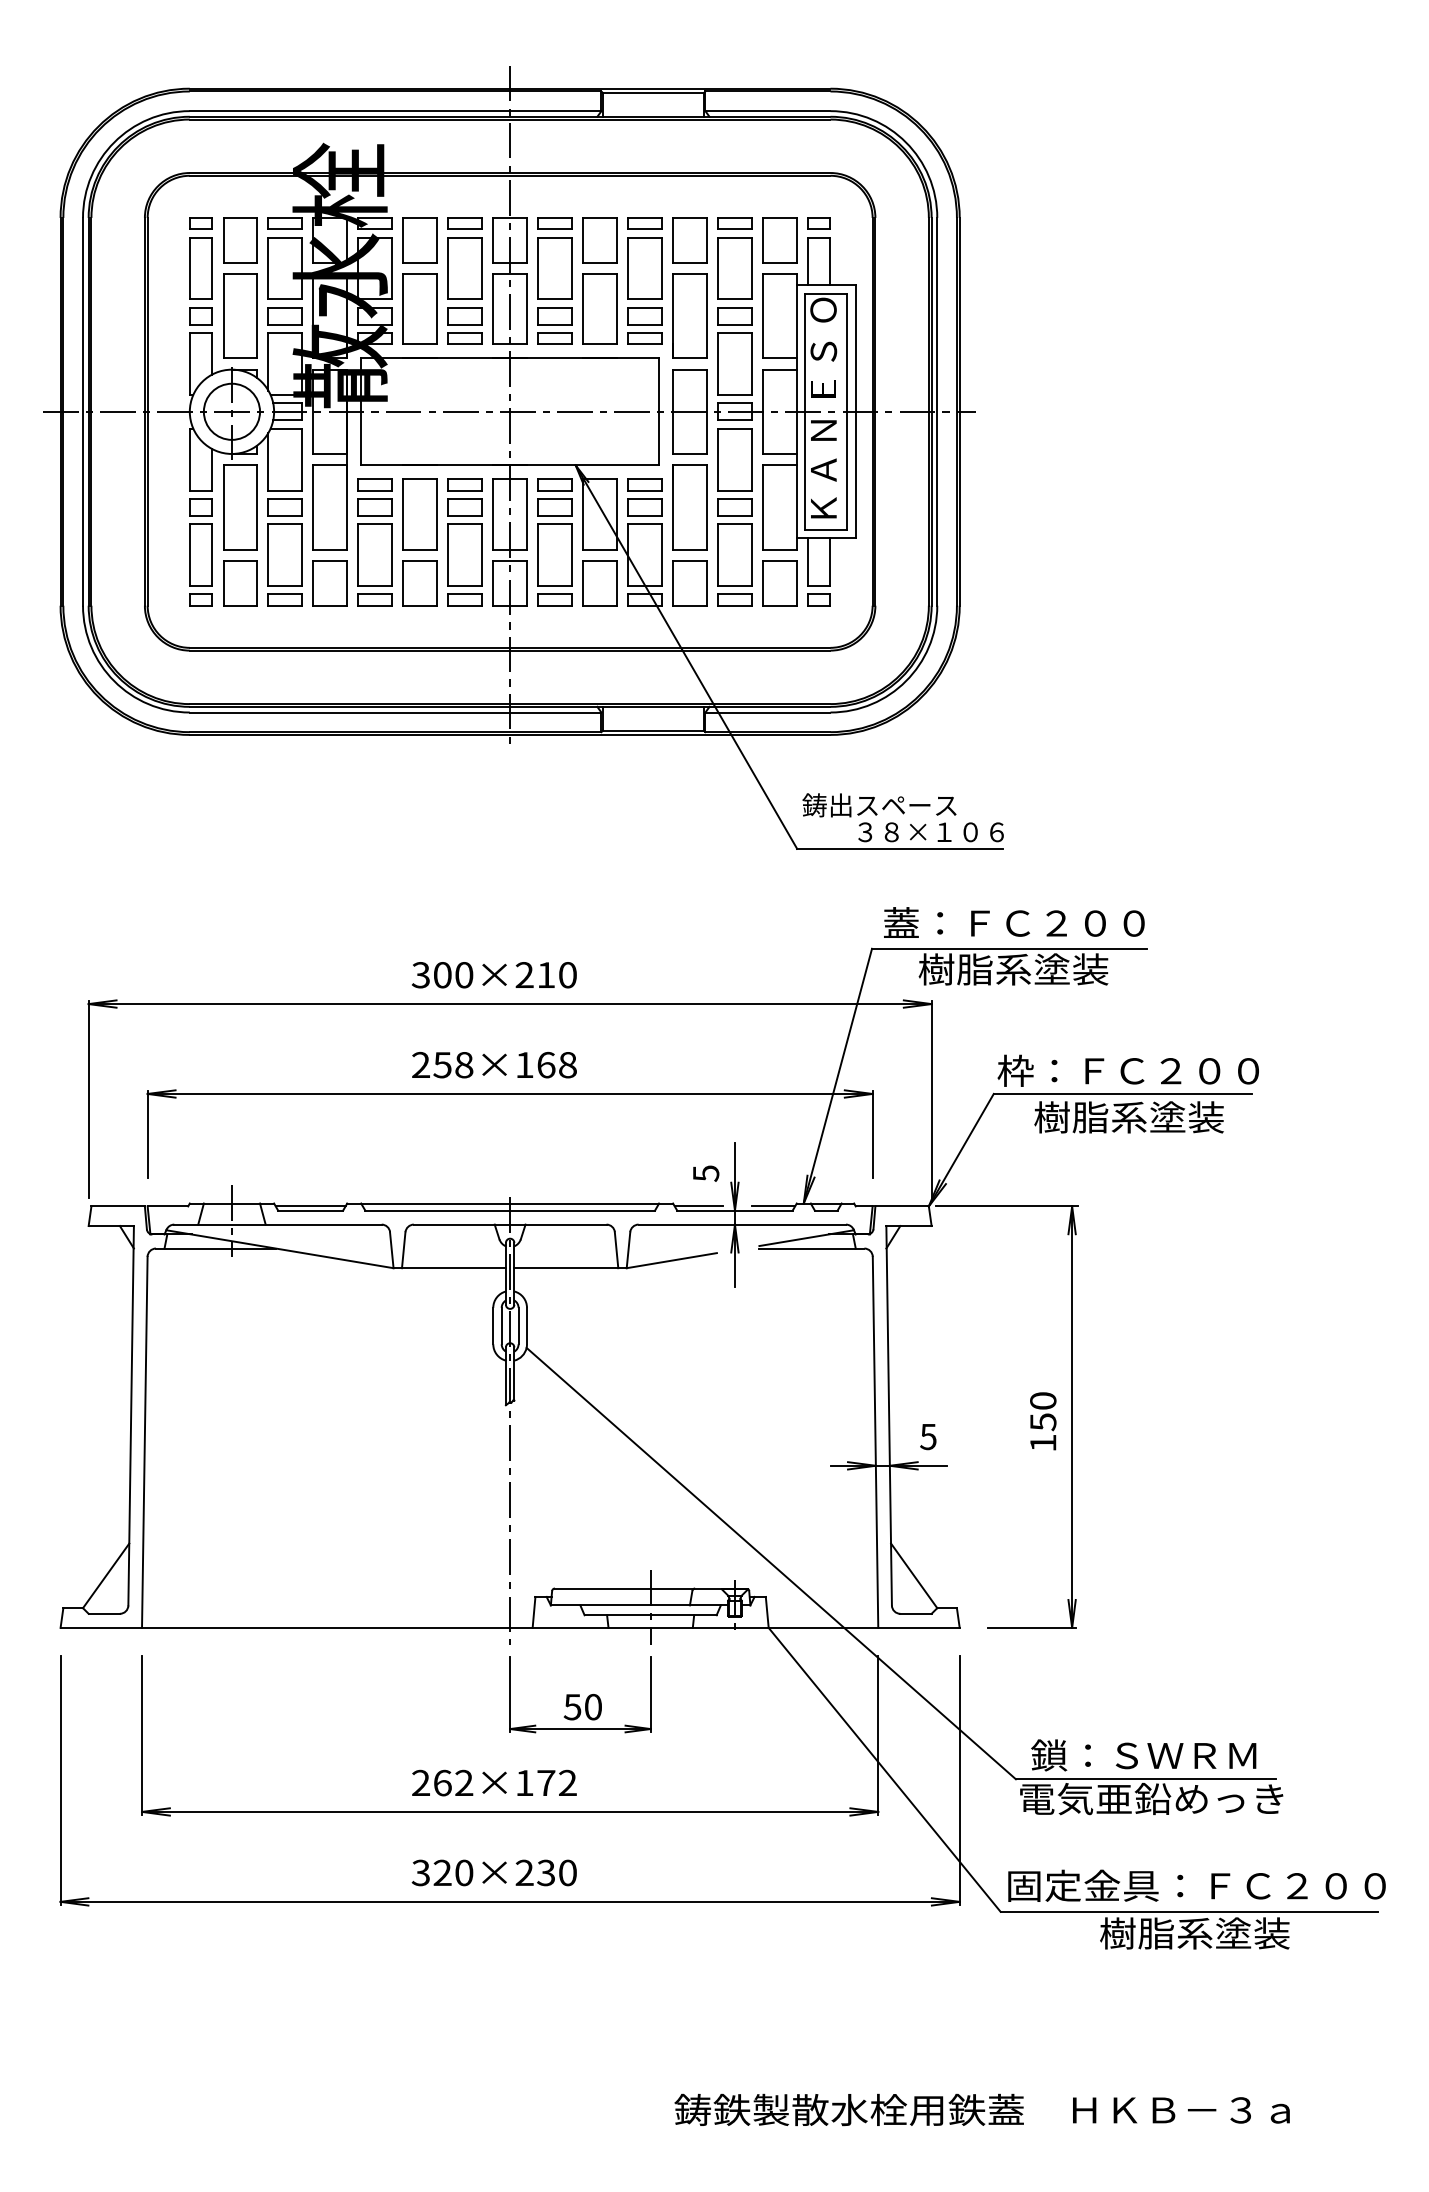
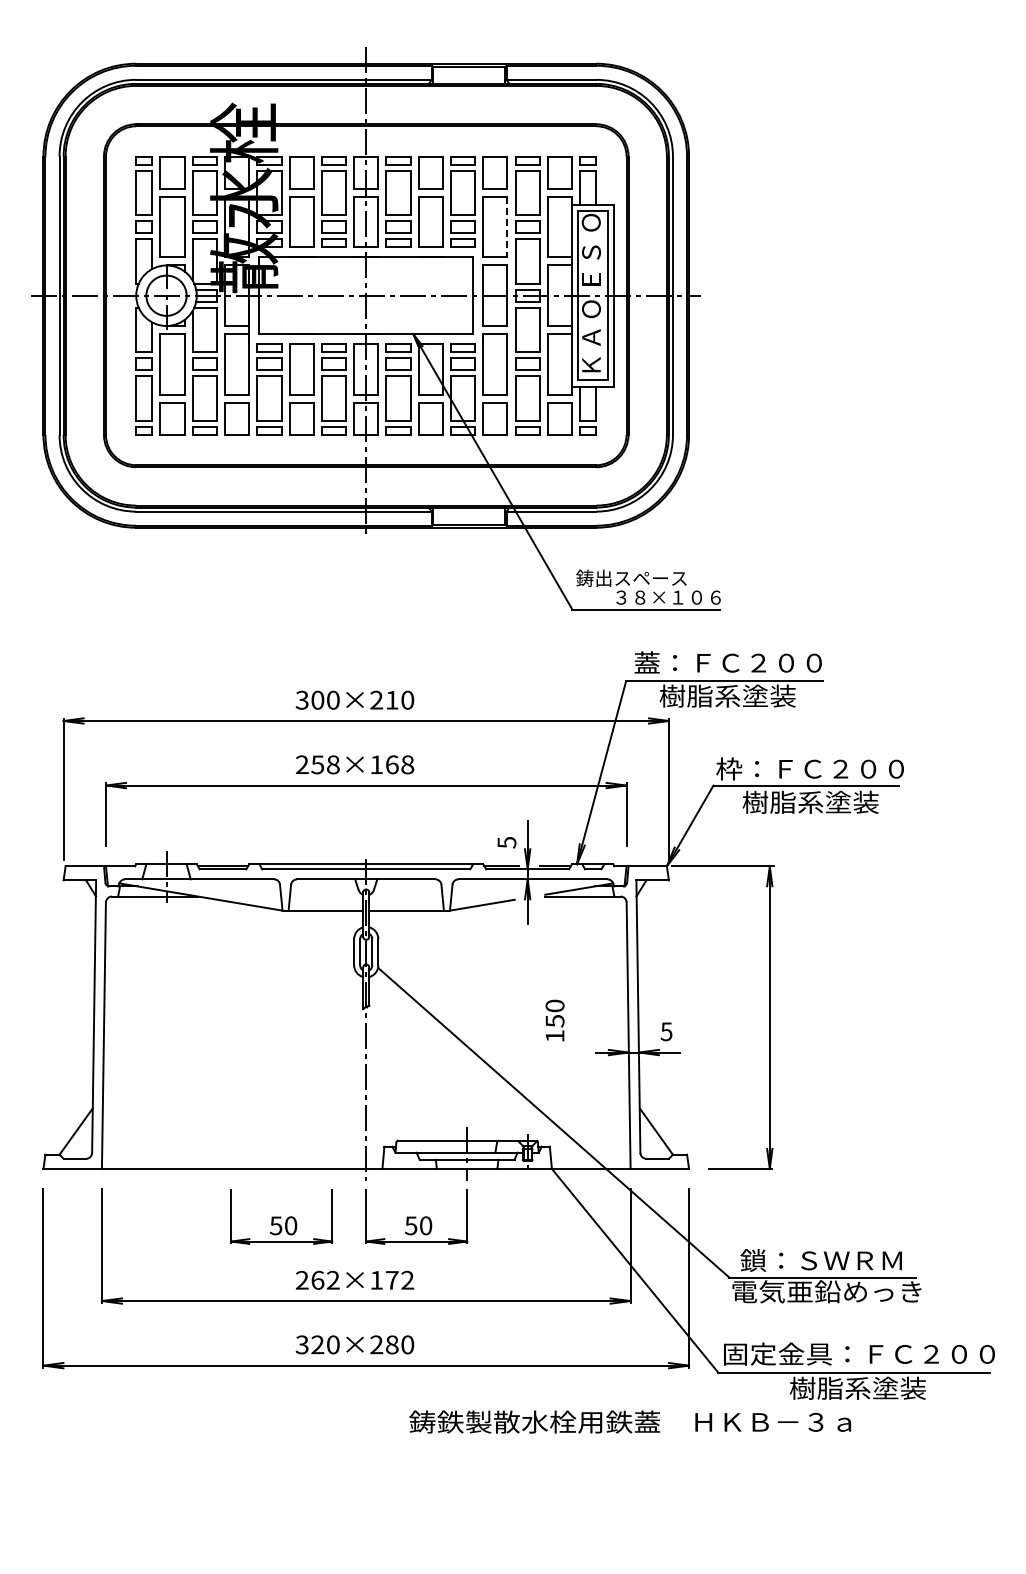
line: (706, 316) -> (507, 227), solid -> dashed
text: (823, 430) -> (591, 309), Ｎ -> Ｏ
text: (1042, 1421) -> (554, 1020), moved
part: (392, 1694) -> (281, 1216), added
text: (545, 1872) -> (391, 1344), 320×230 -> 320×280
text: (982, 2109) -> (630, 1421), moved

